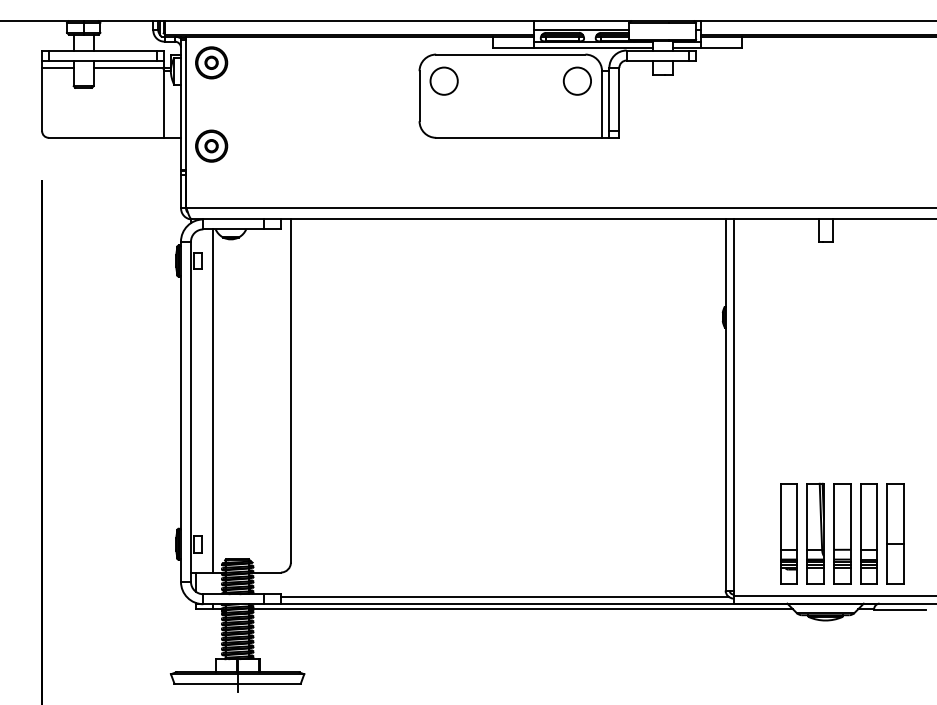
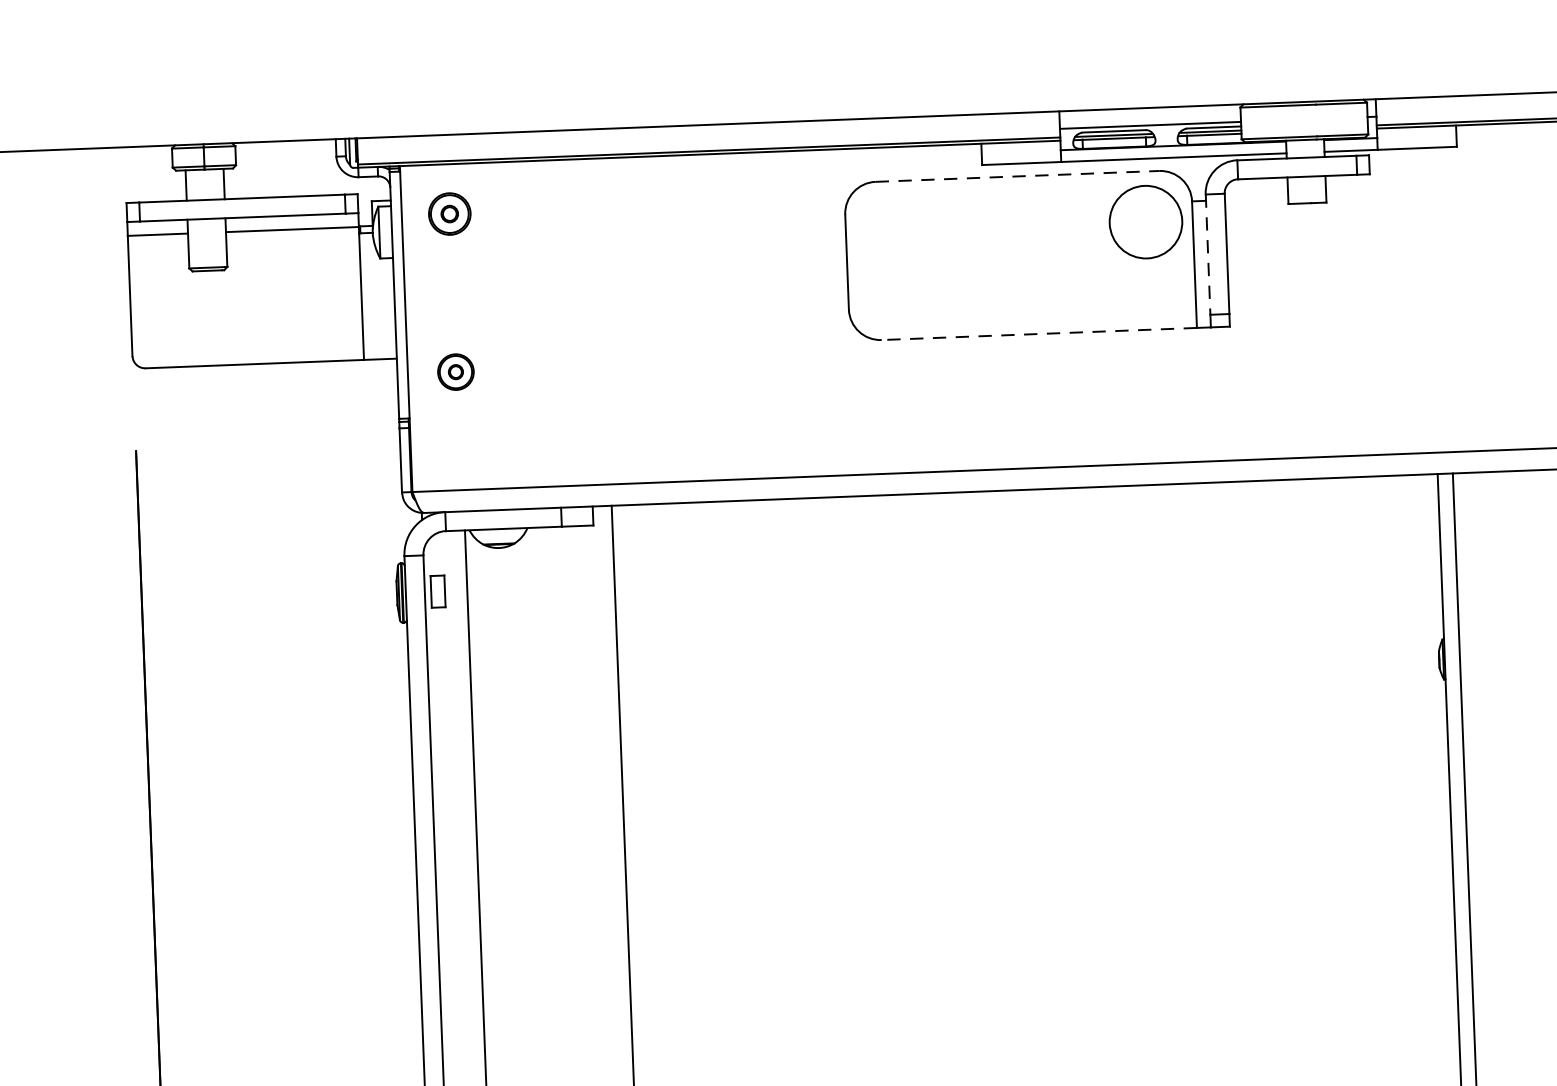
line: (510, 54) -> (1016, 176), solid -> dashed
part: (211, 62) -> (449, 213), size x0.7
circle: (443, 80) -> (891, 230), removed
circle: (577, 80) -> (1146, 220), size x1.4
line: (609, 99) -> (1208, 254), solid -> dashed
line: (519, 137) -> (1040, 333), solid -> dashed
part: (211, 145) -> (455, 371), size x0.6

